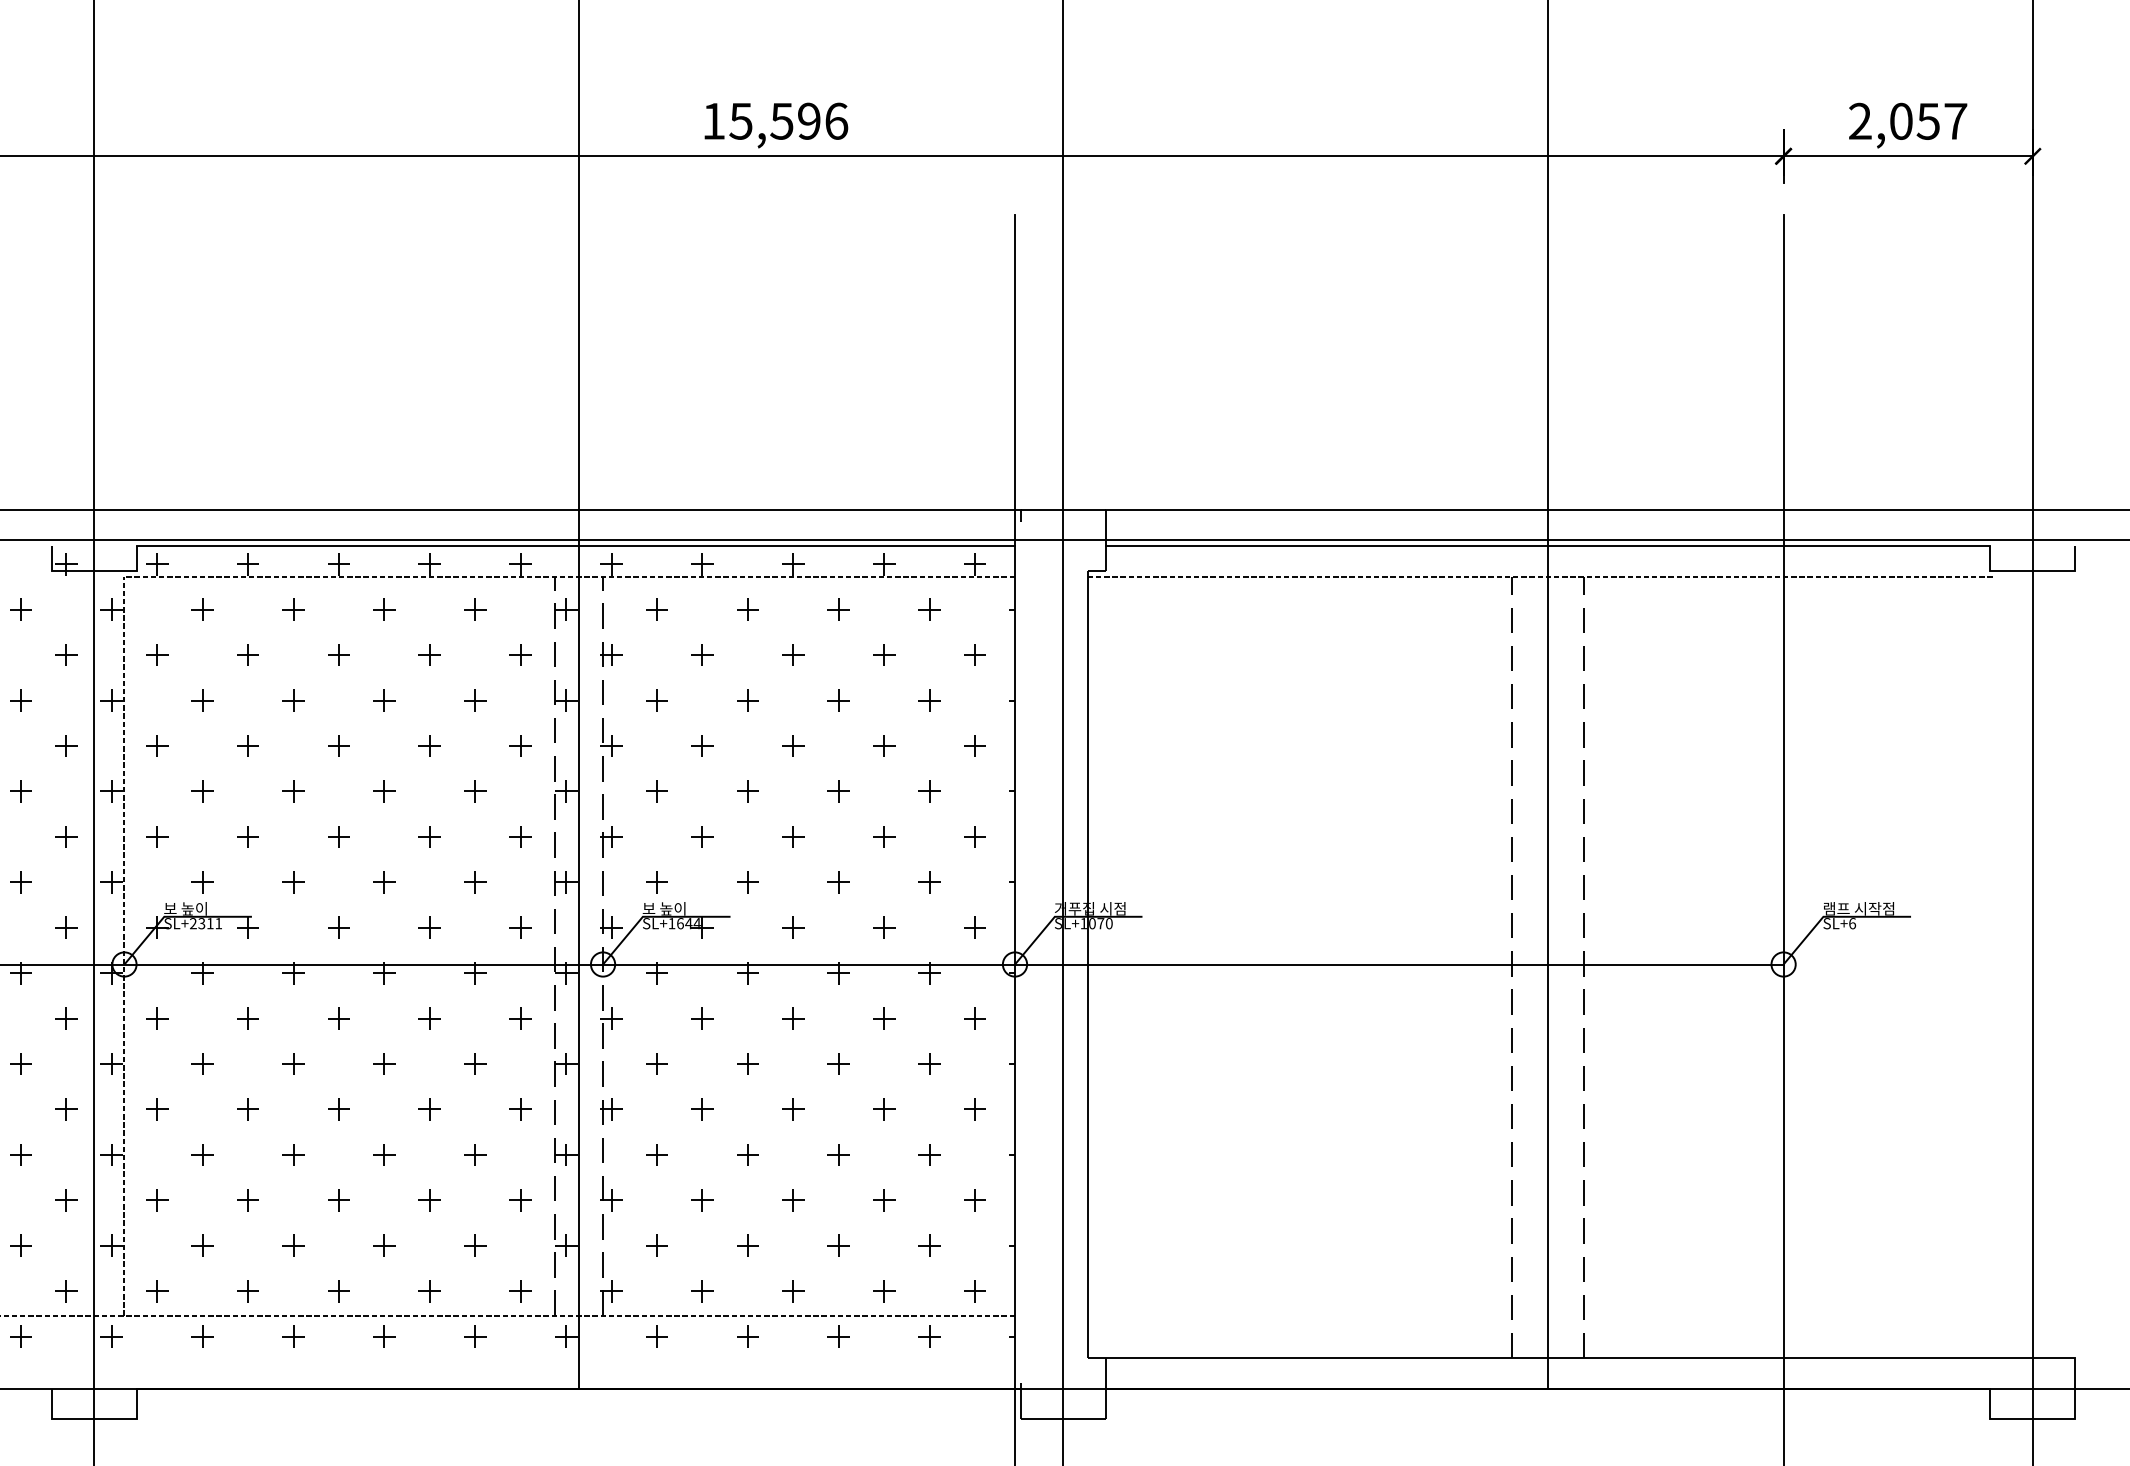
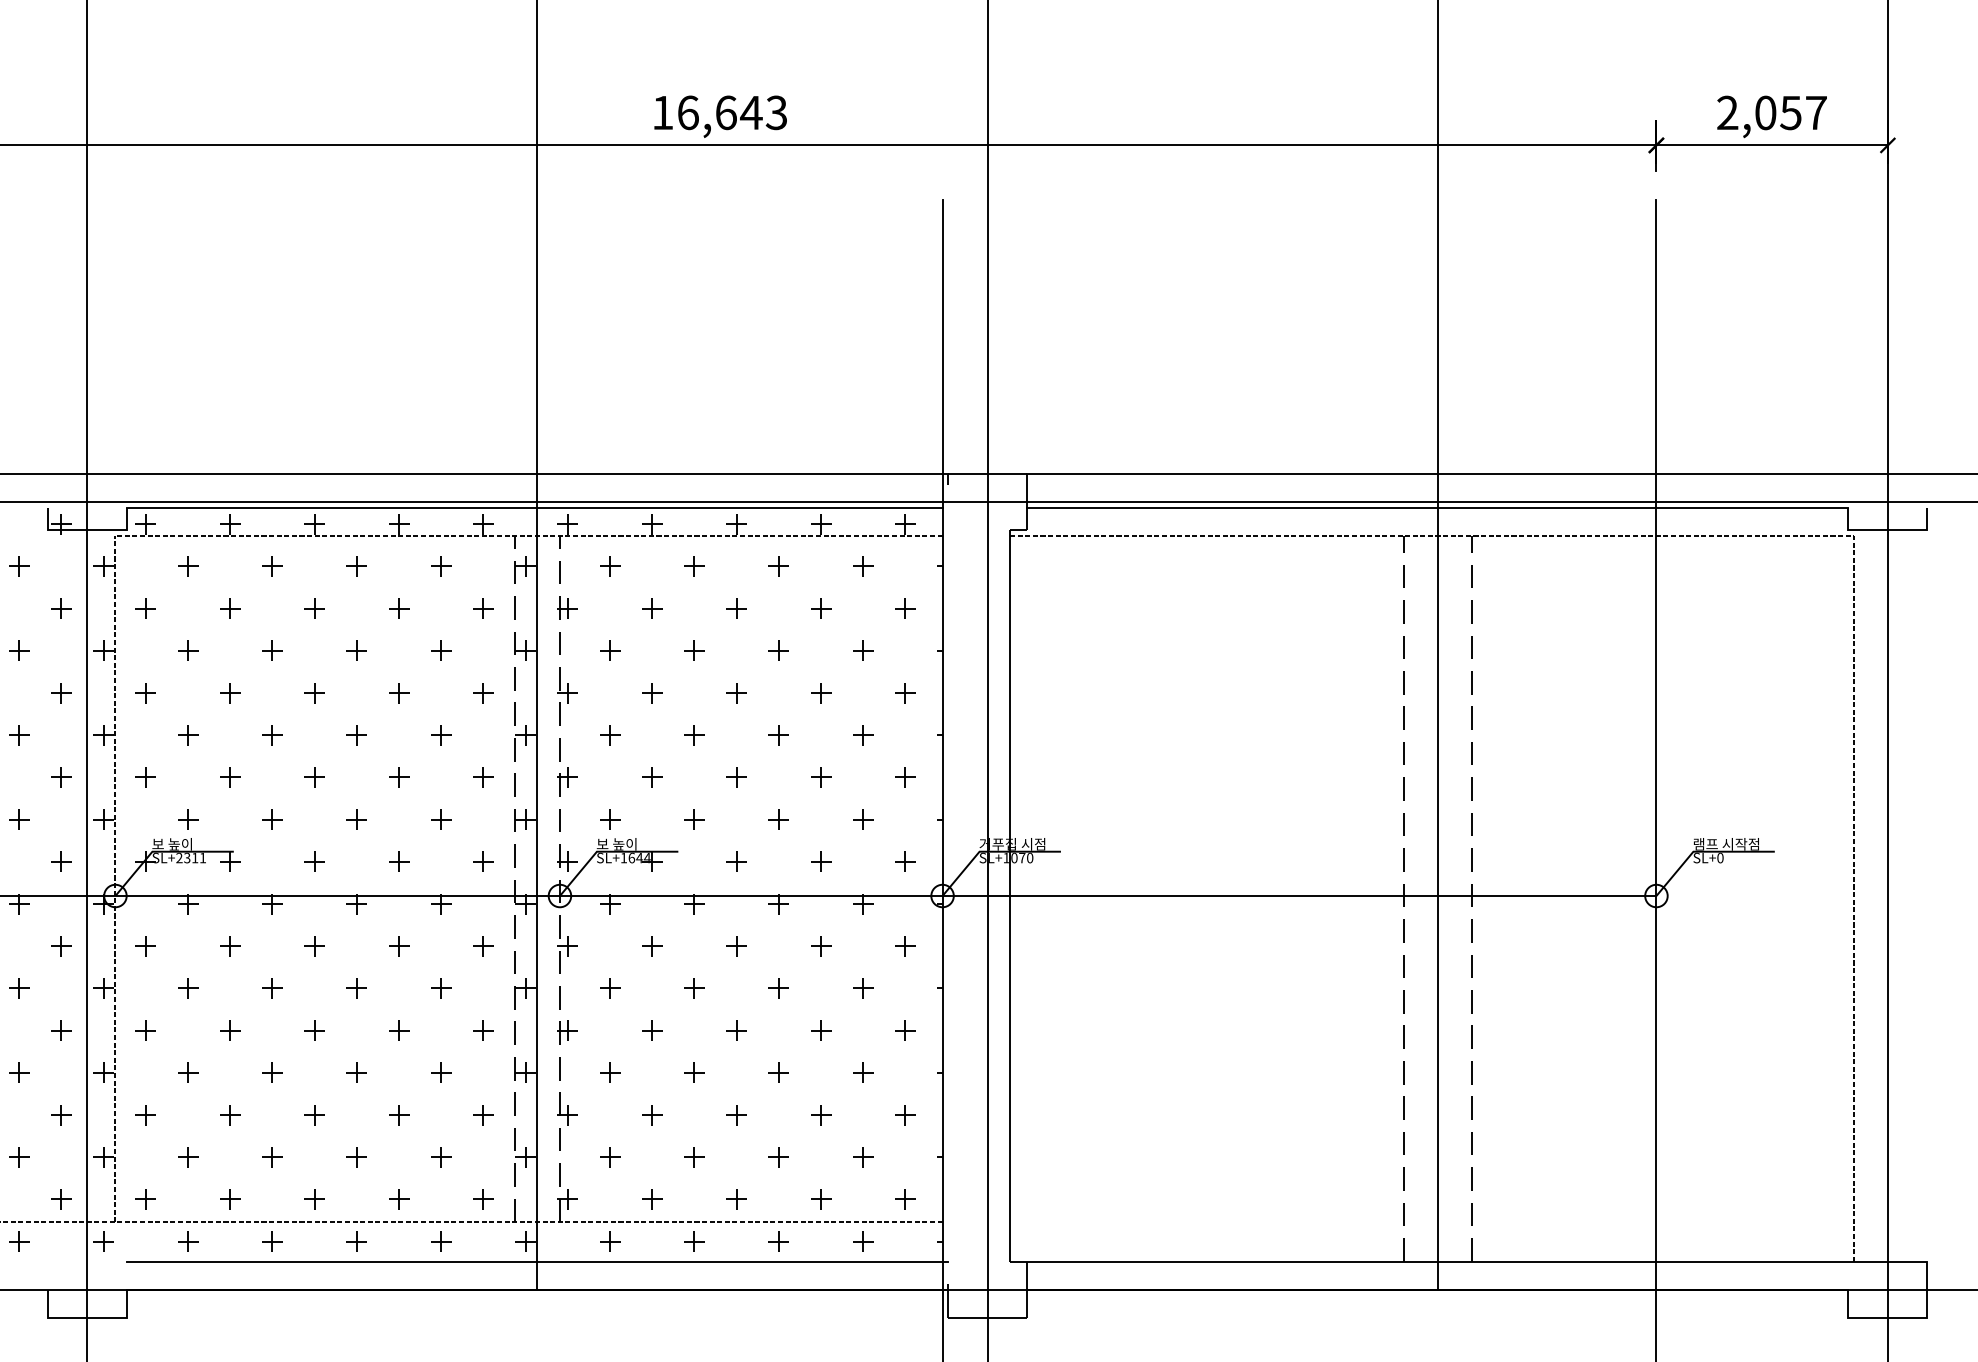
text: (788, 120) -> (732, 112), 15,596 -> 16,643
text: (1852, 923) -> (1720, 857), SL+6 -> SL+0
line: (1996, 967) -> (1854, 898), added
line: (578, 1358) -> (537, 1261), added

